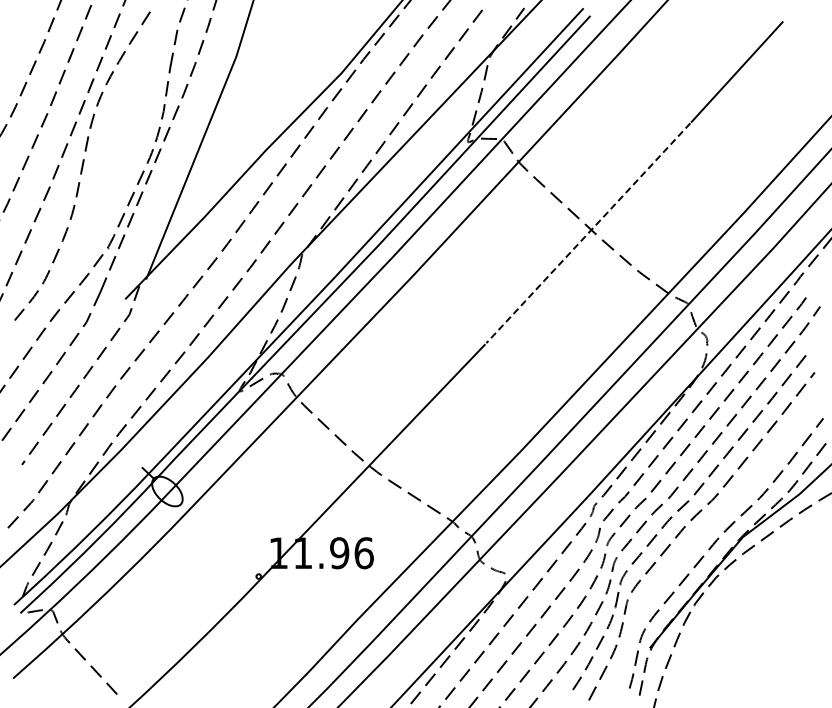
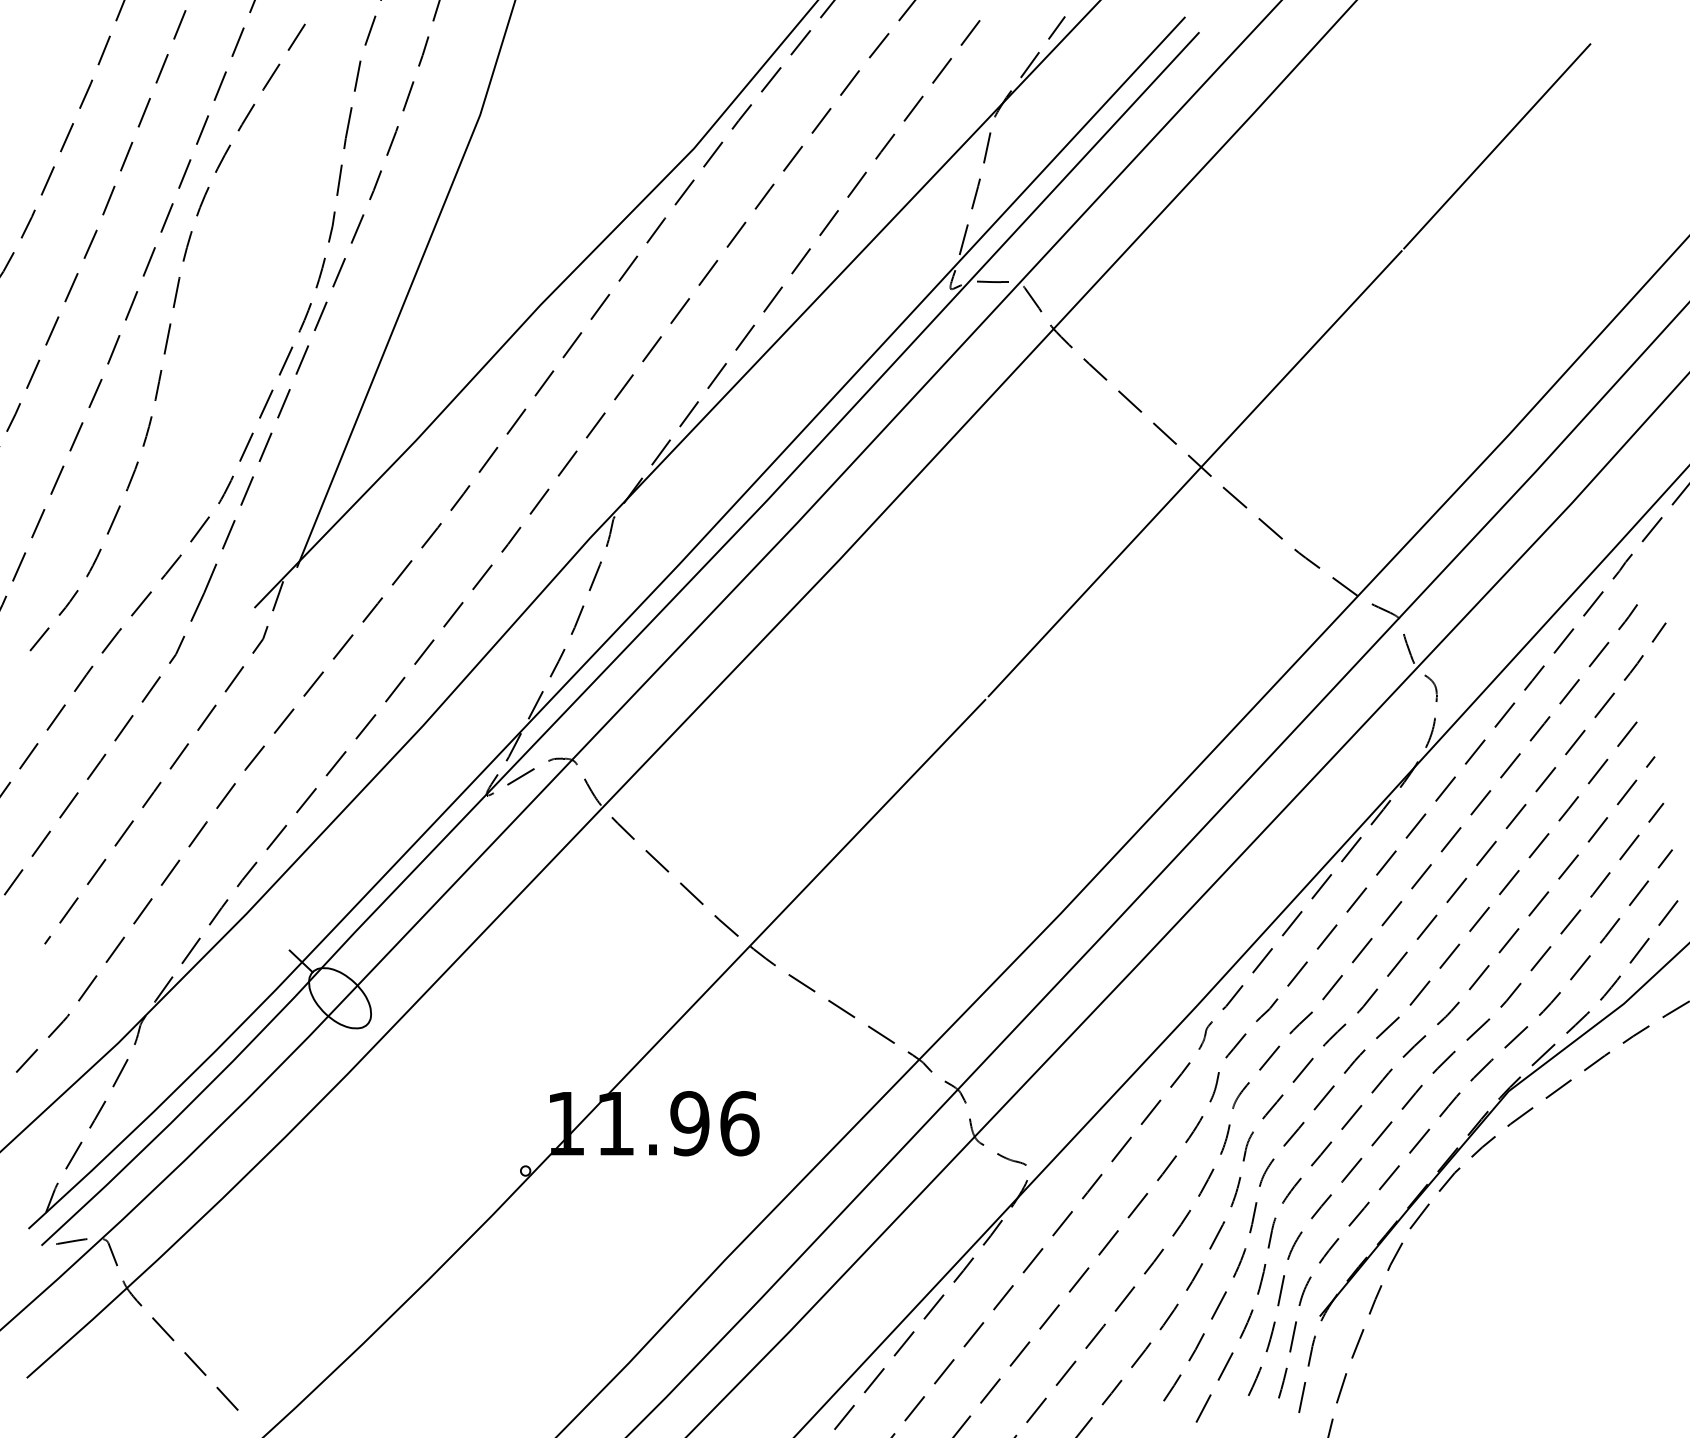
line: (588, 233) -> (1195, 474), dashed -> solid
curve: (706, 528) -> (1435, 1073), added

